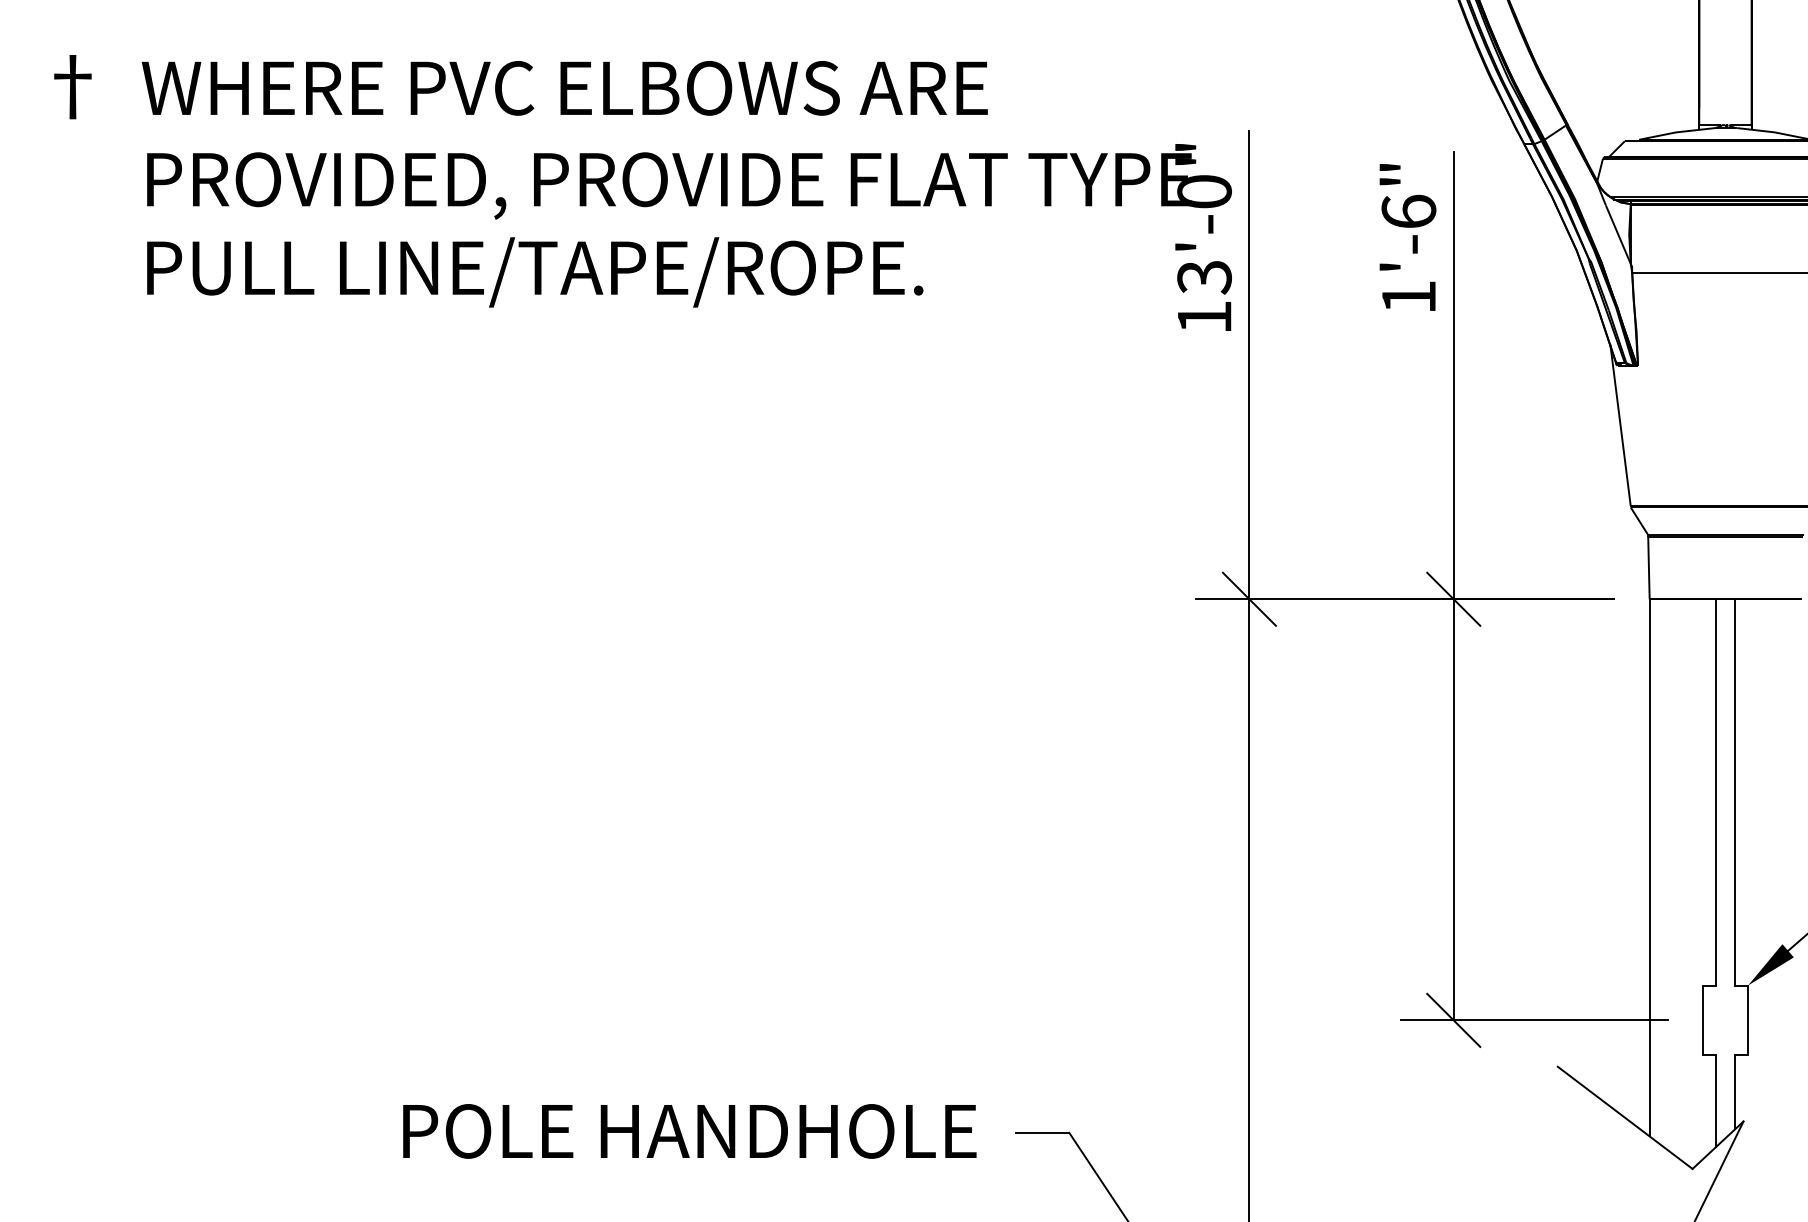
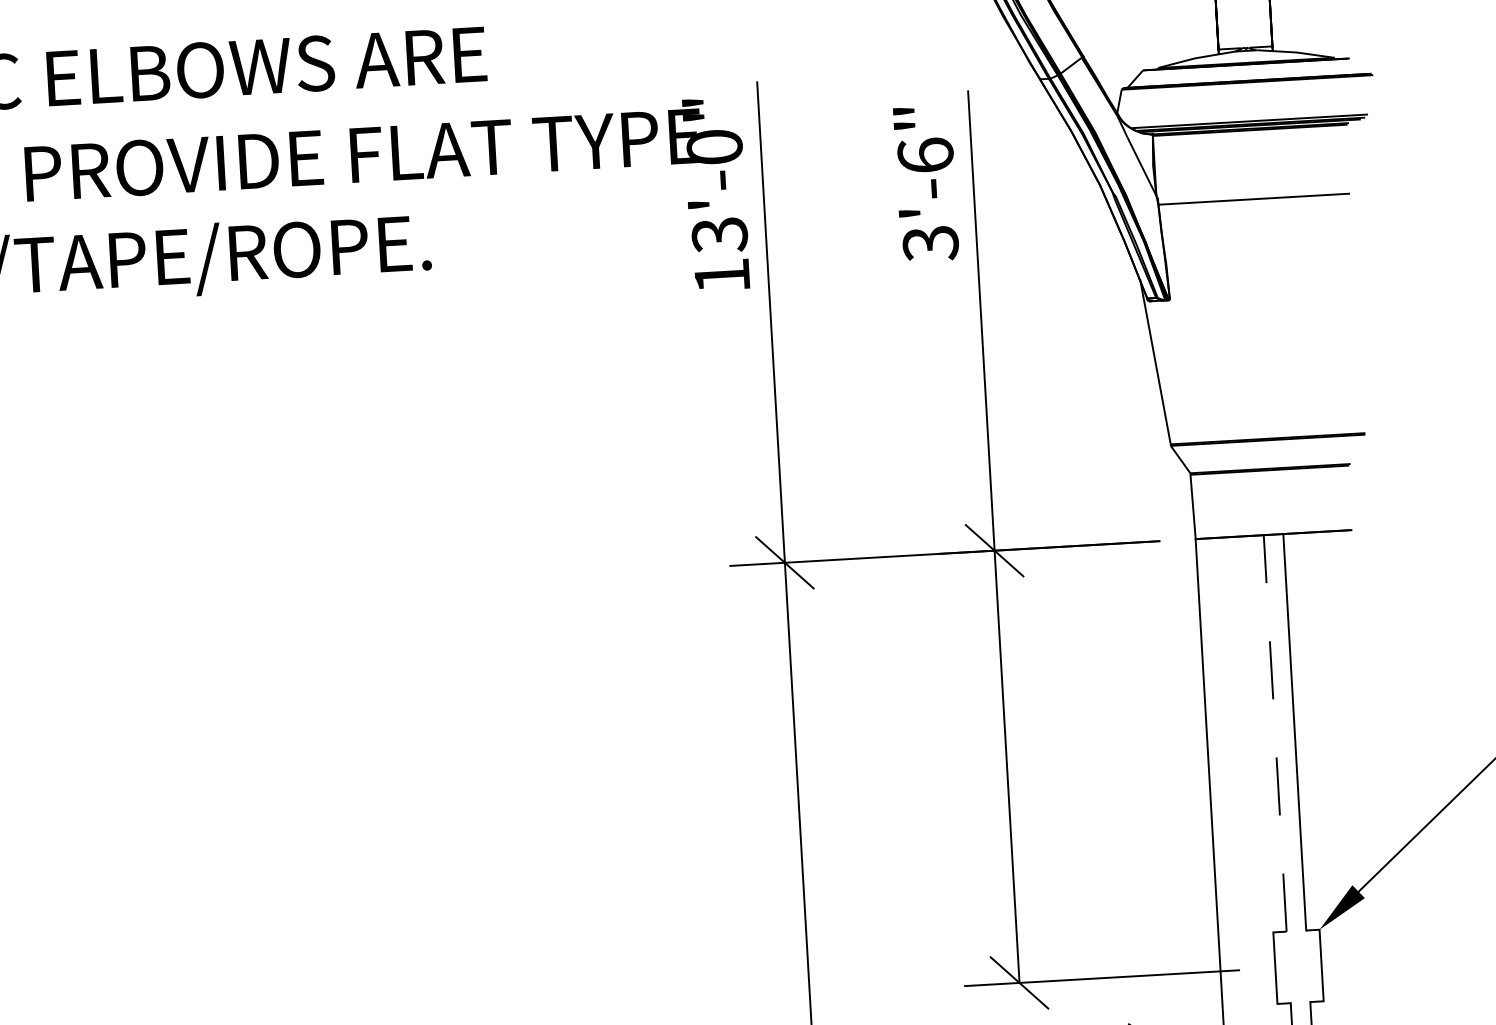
text: (1408, 297) -> (930, 243), 1'-6" -> 3'-6"
line: (1715, 791) -> (1274, 732), solid -> dashed

